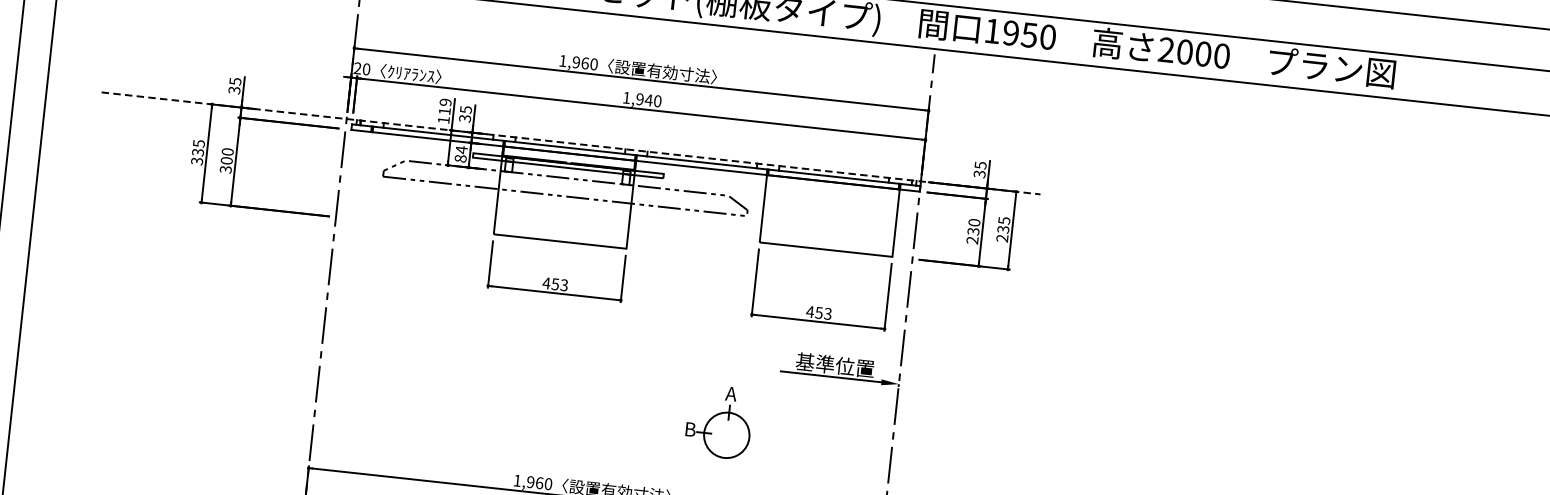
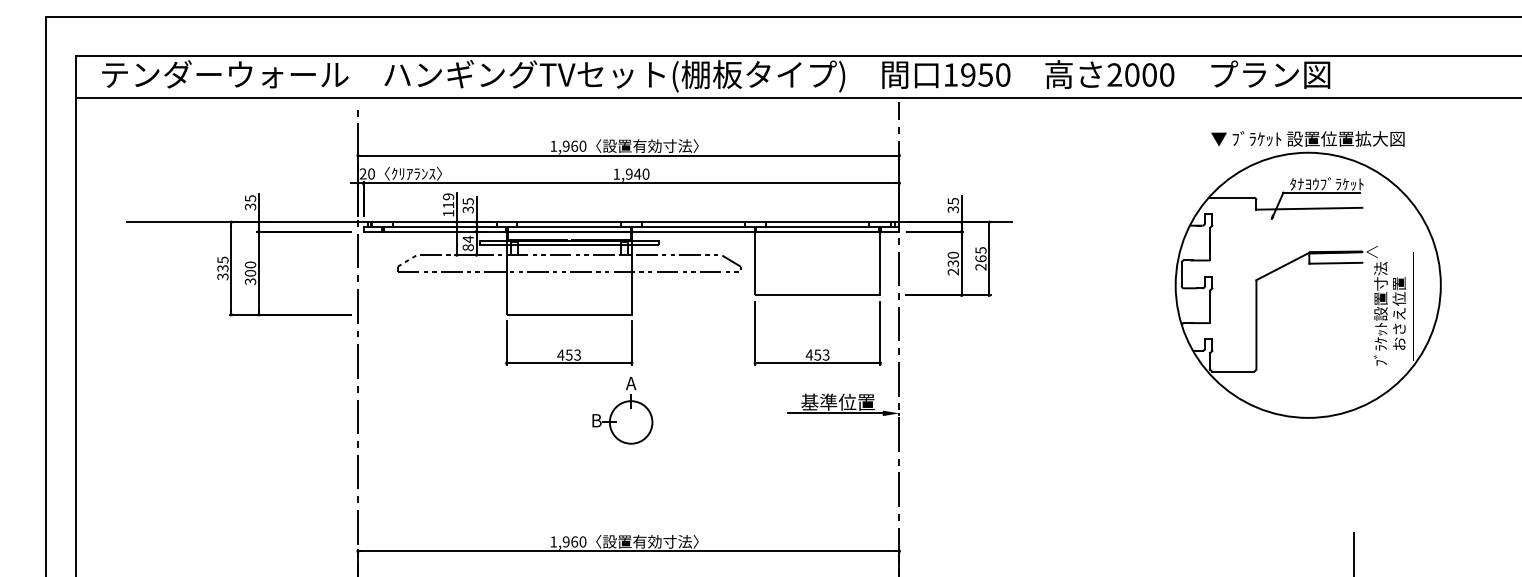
line: (571, 143) -> (569, 222), dashed -> solid
text: (1002, 229) -> (980, 258), 235 -> 265
part: (1347, 283) -> (1307, 274), added
part: (718, 421) -> (622, 410), moved

